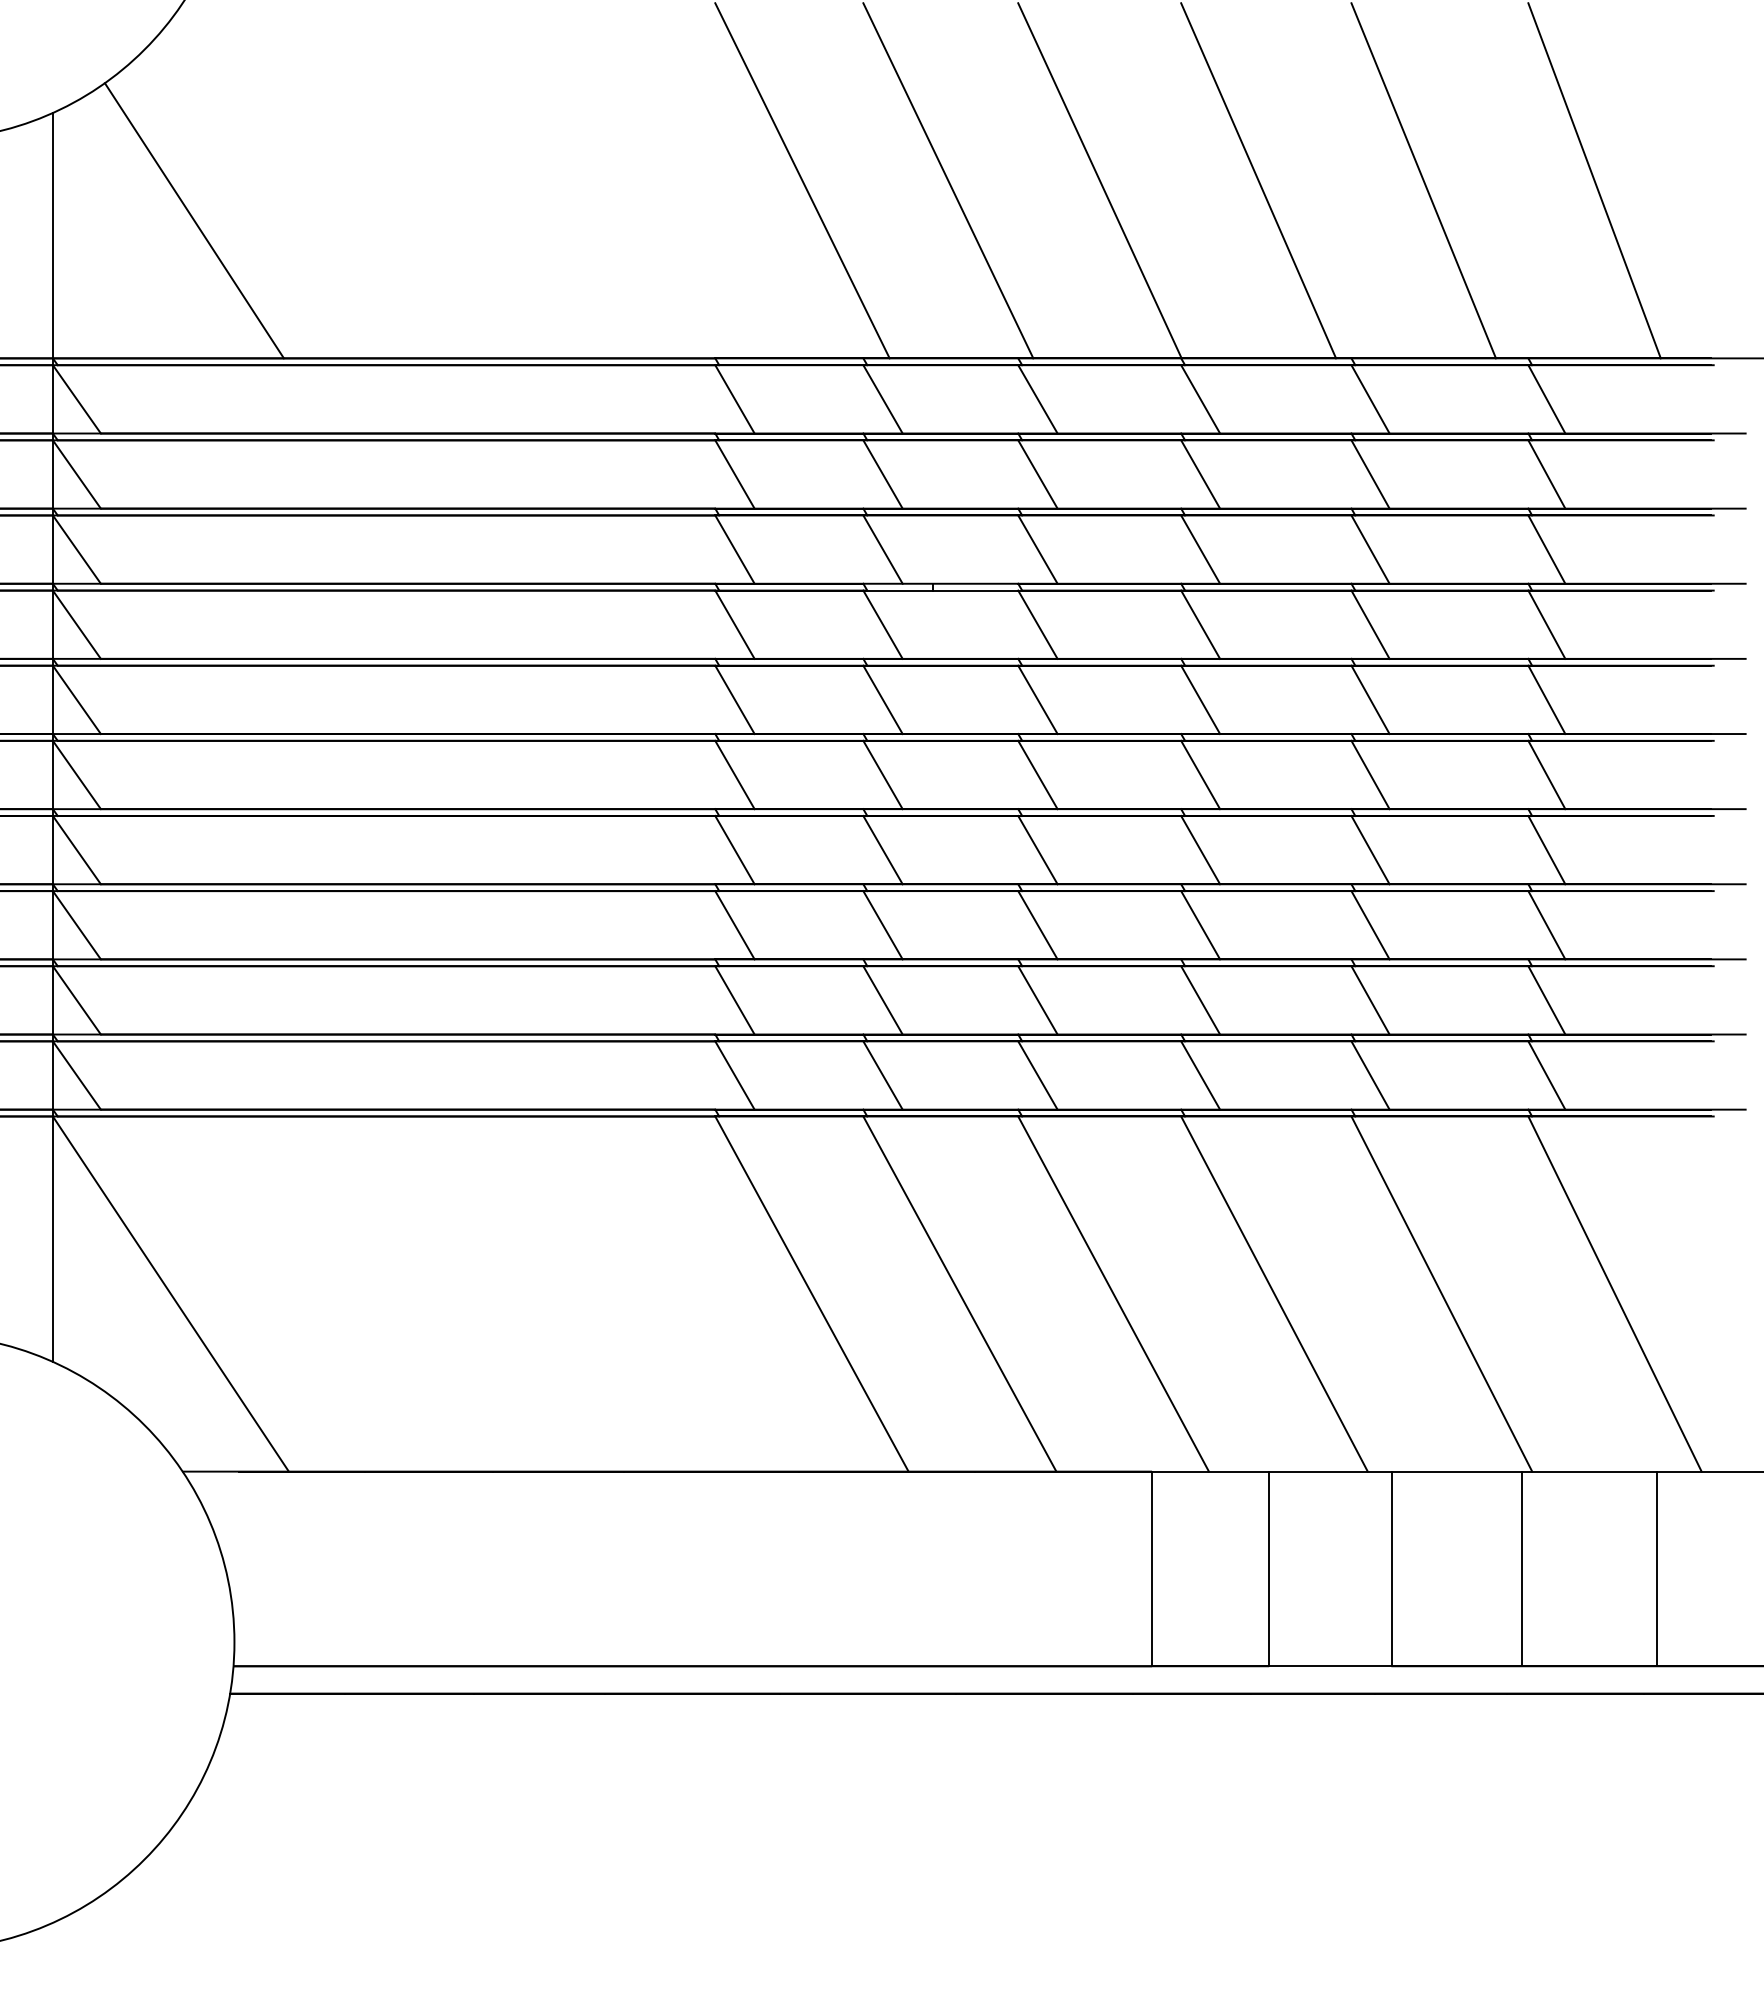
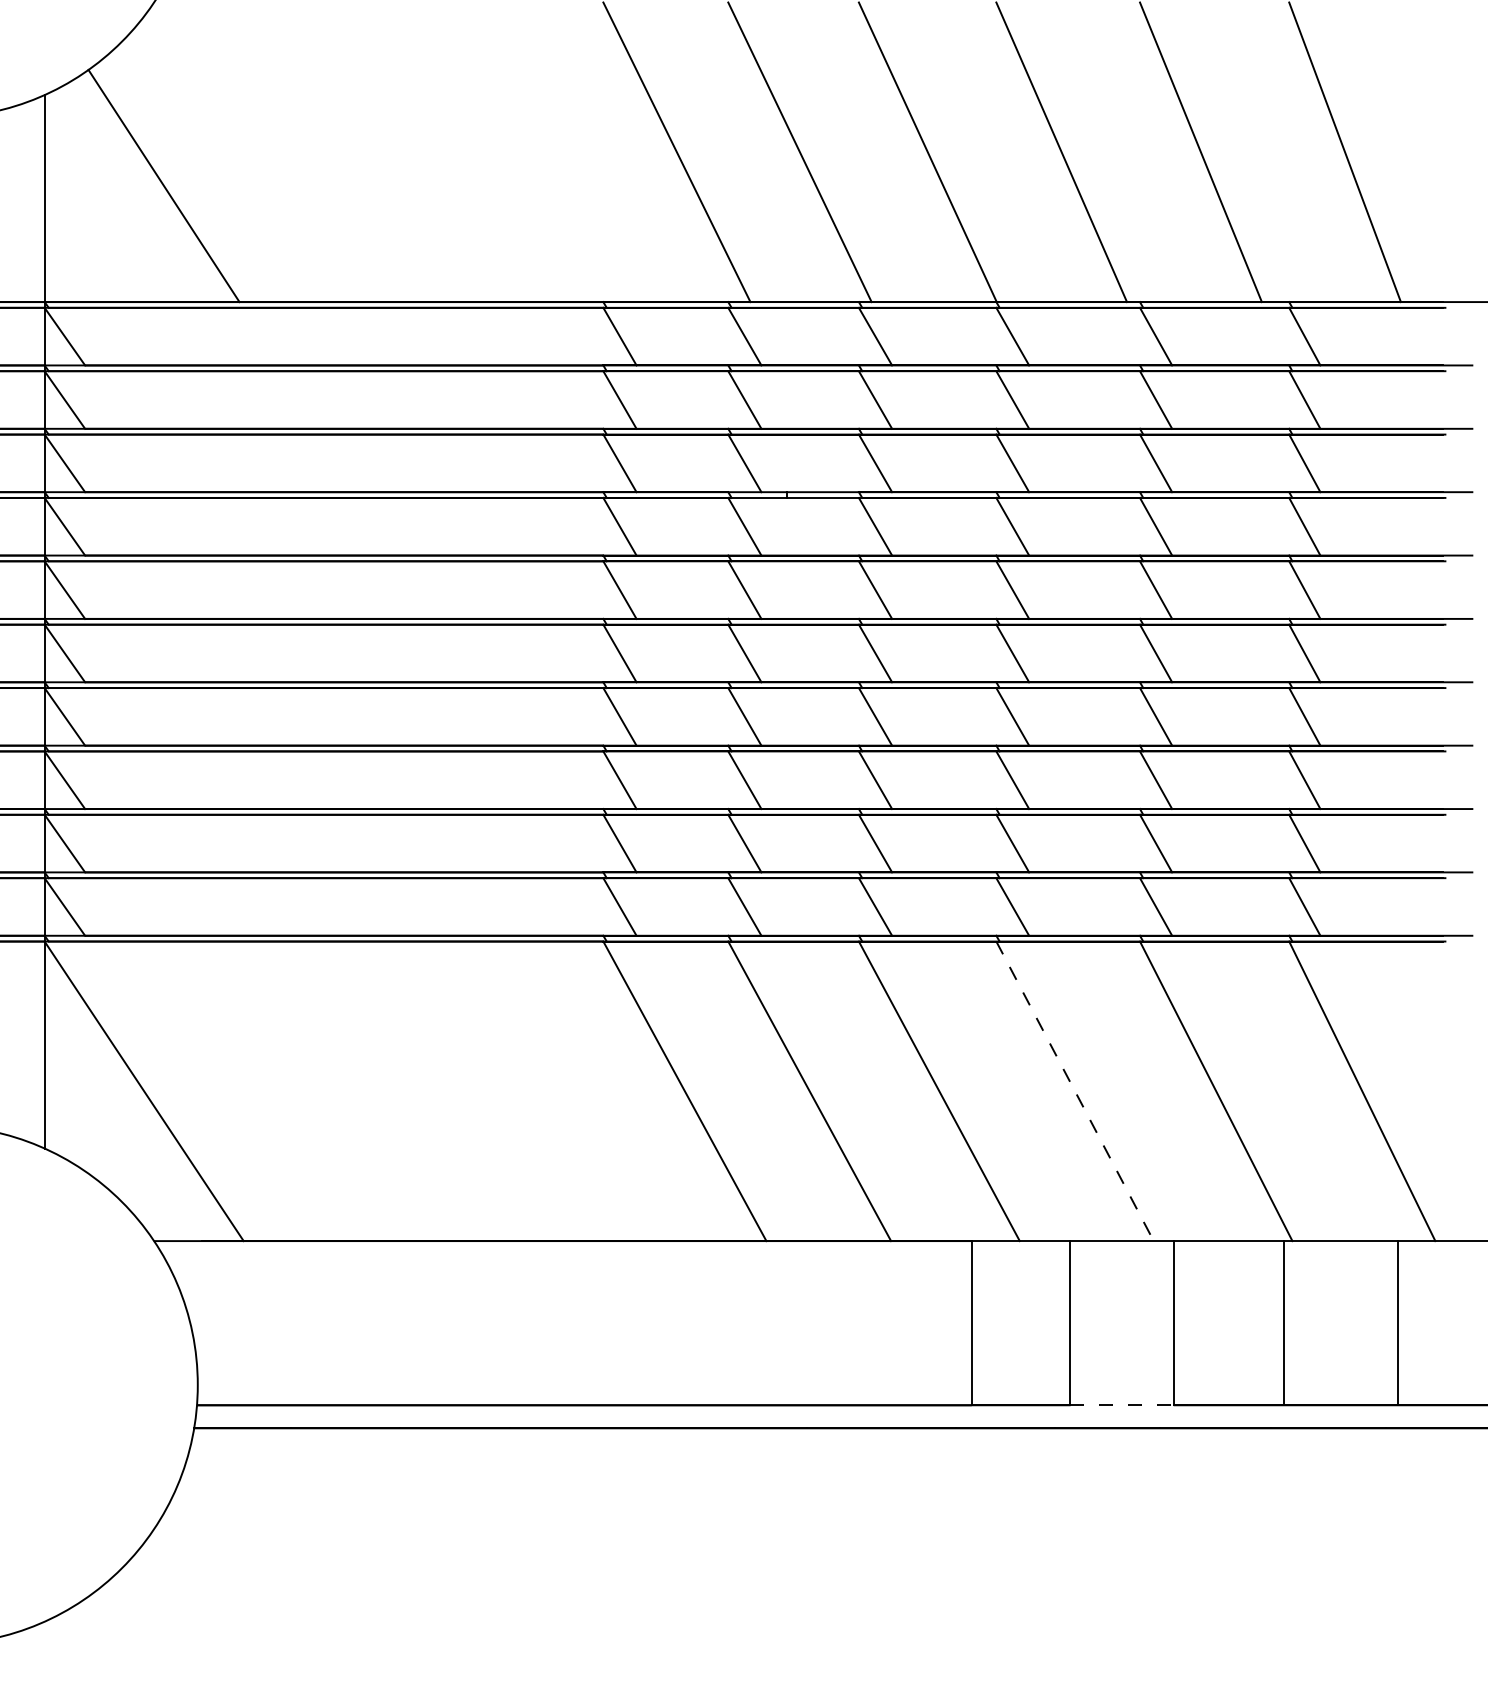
line: (1274, 1294) -> (1075, 1091), solid -> dashed
line: (1330, 1666) -> (1122, 1405), solid -> dashed

